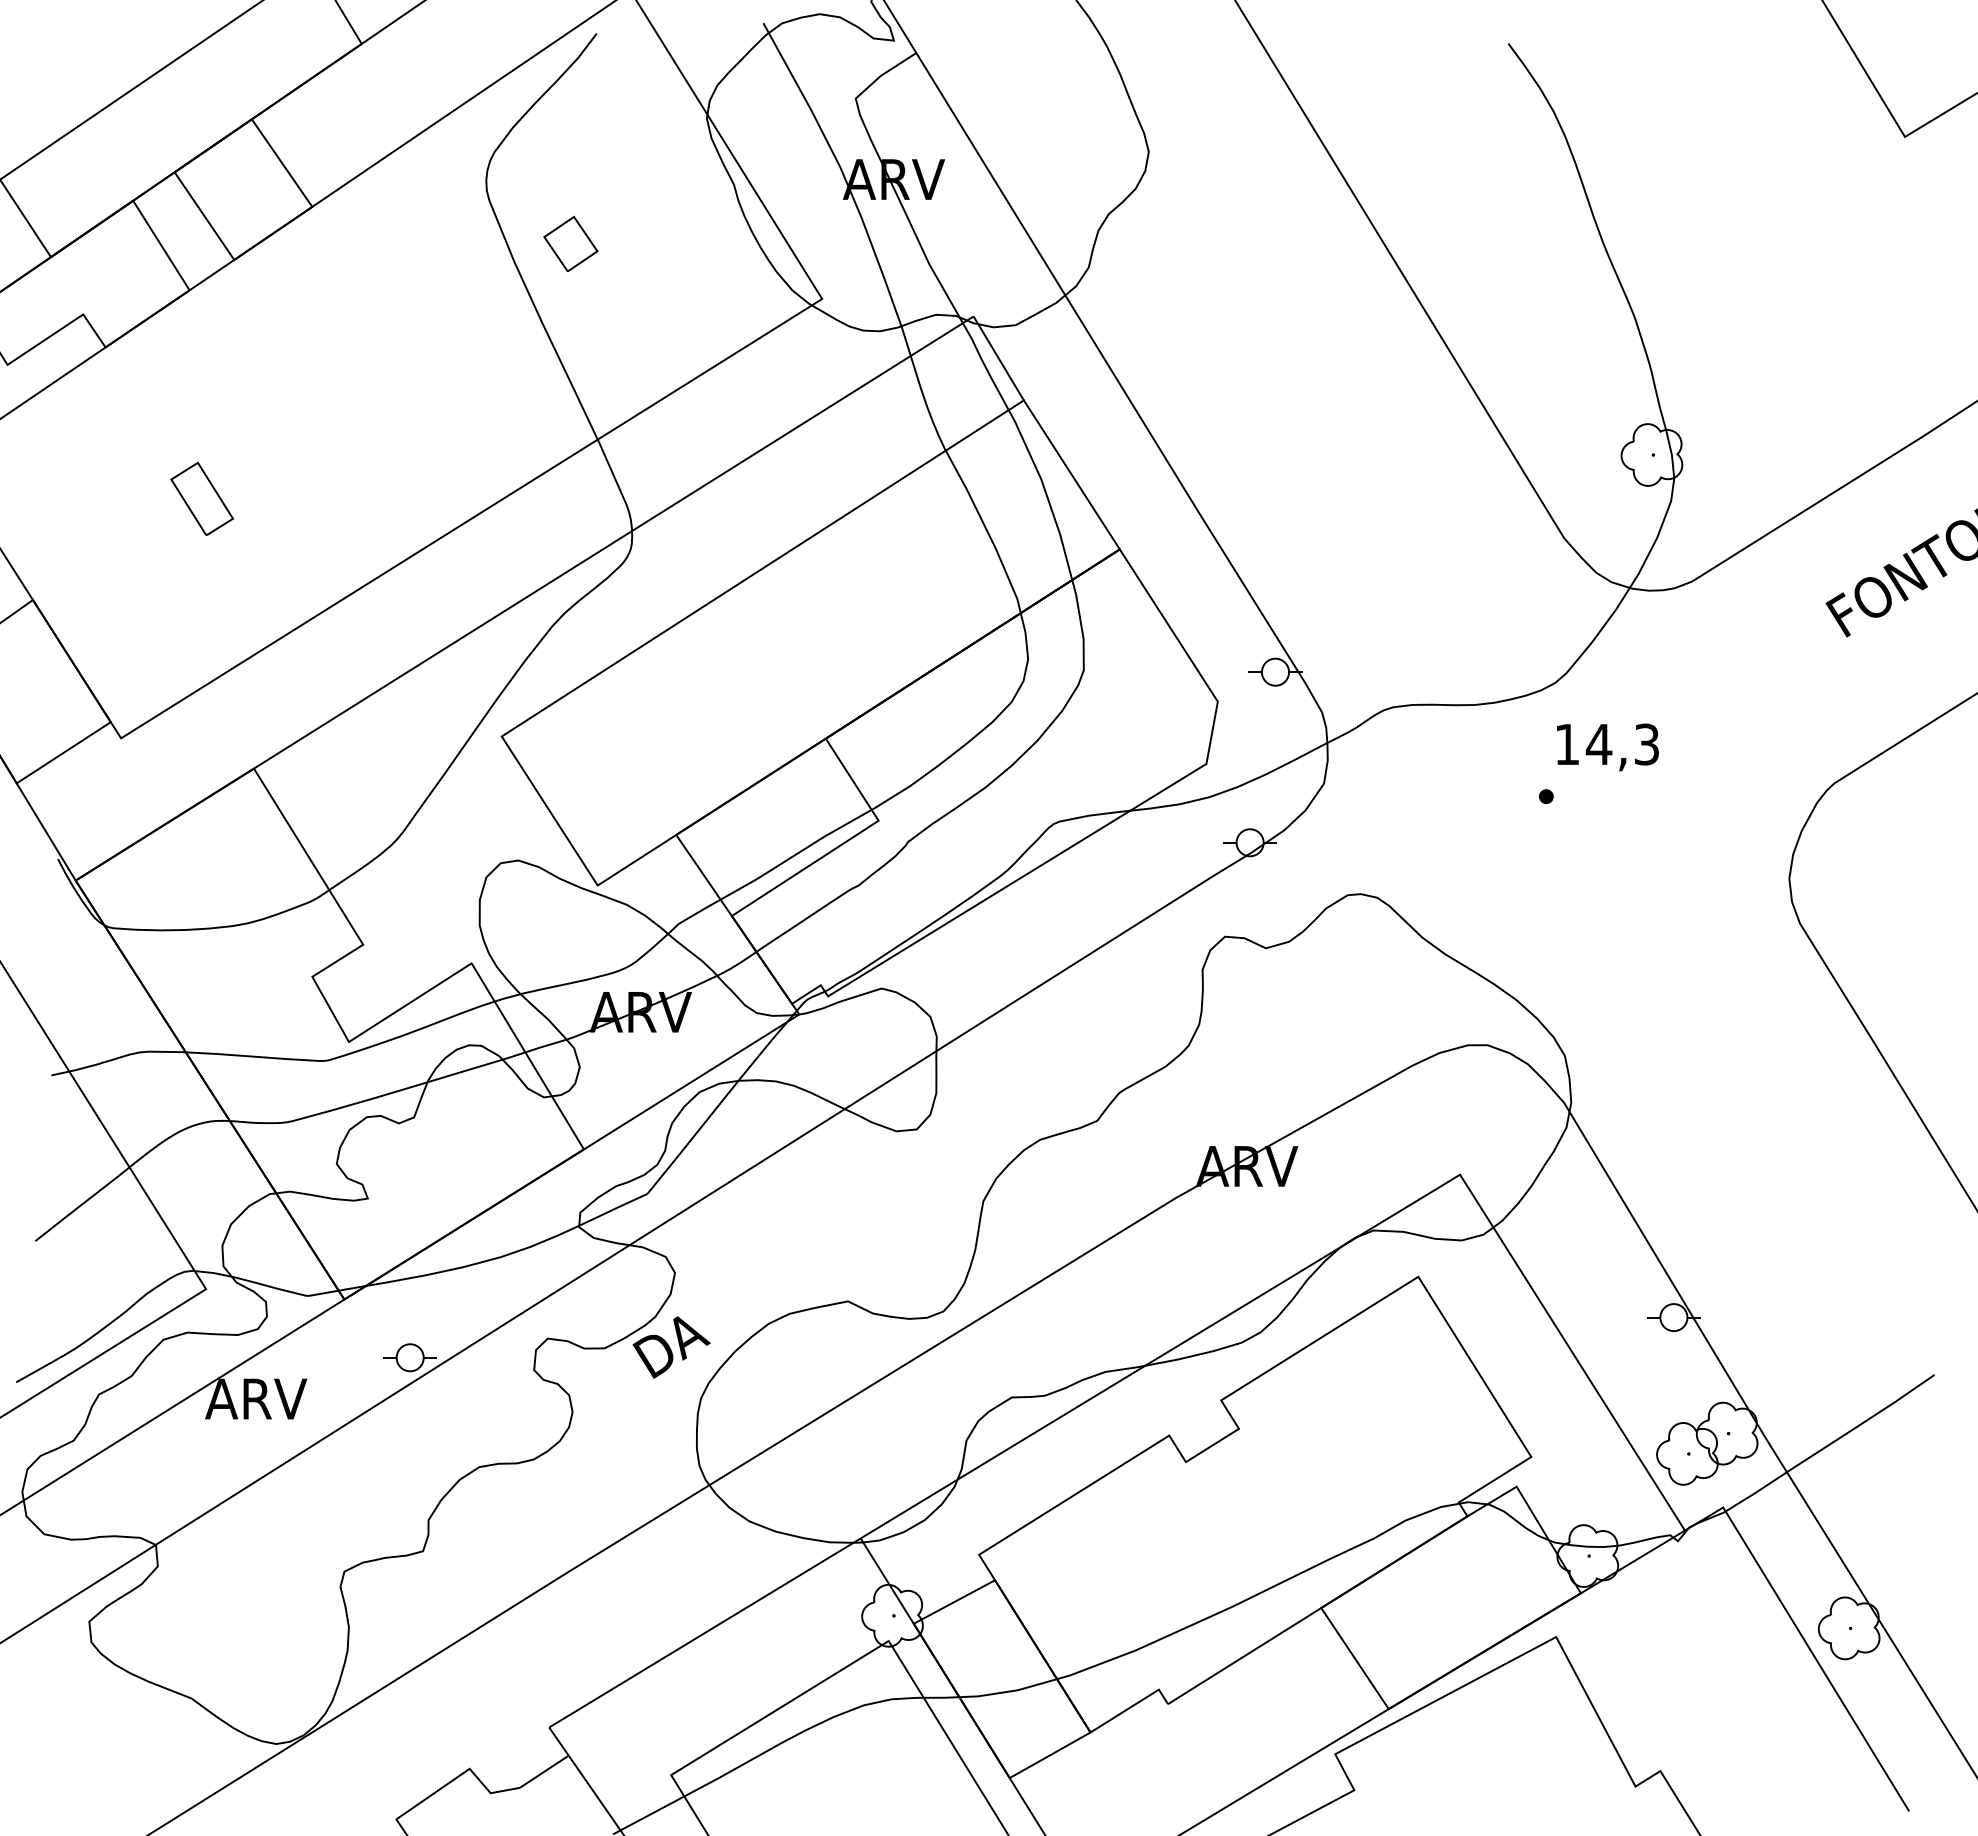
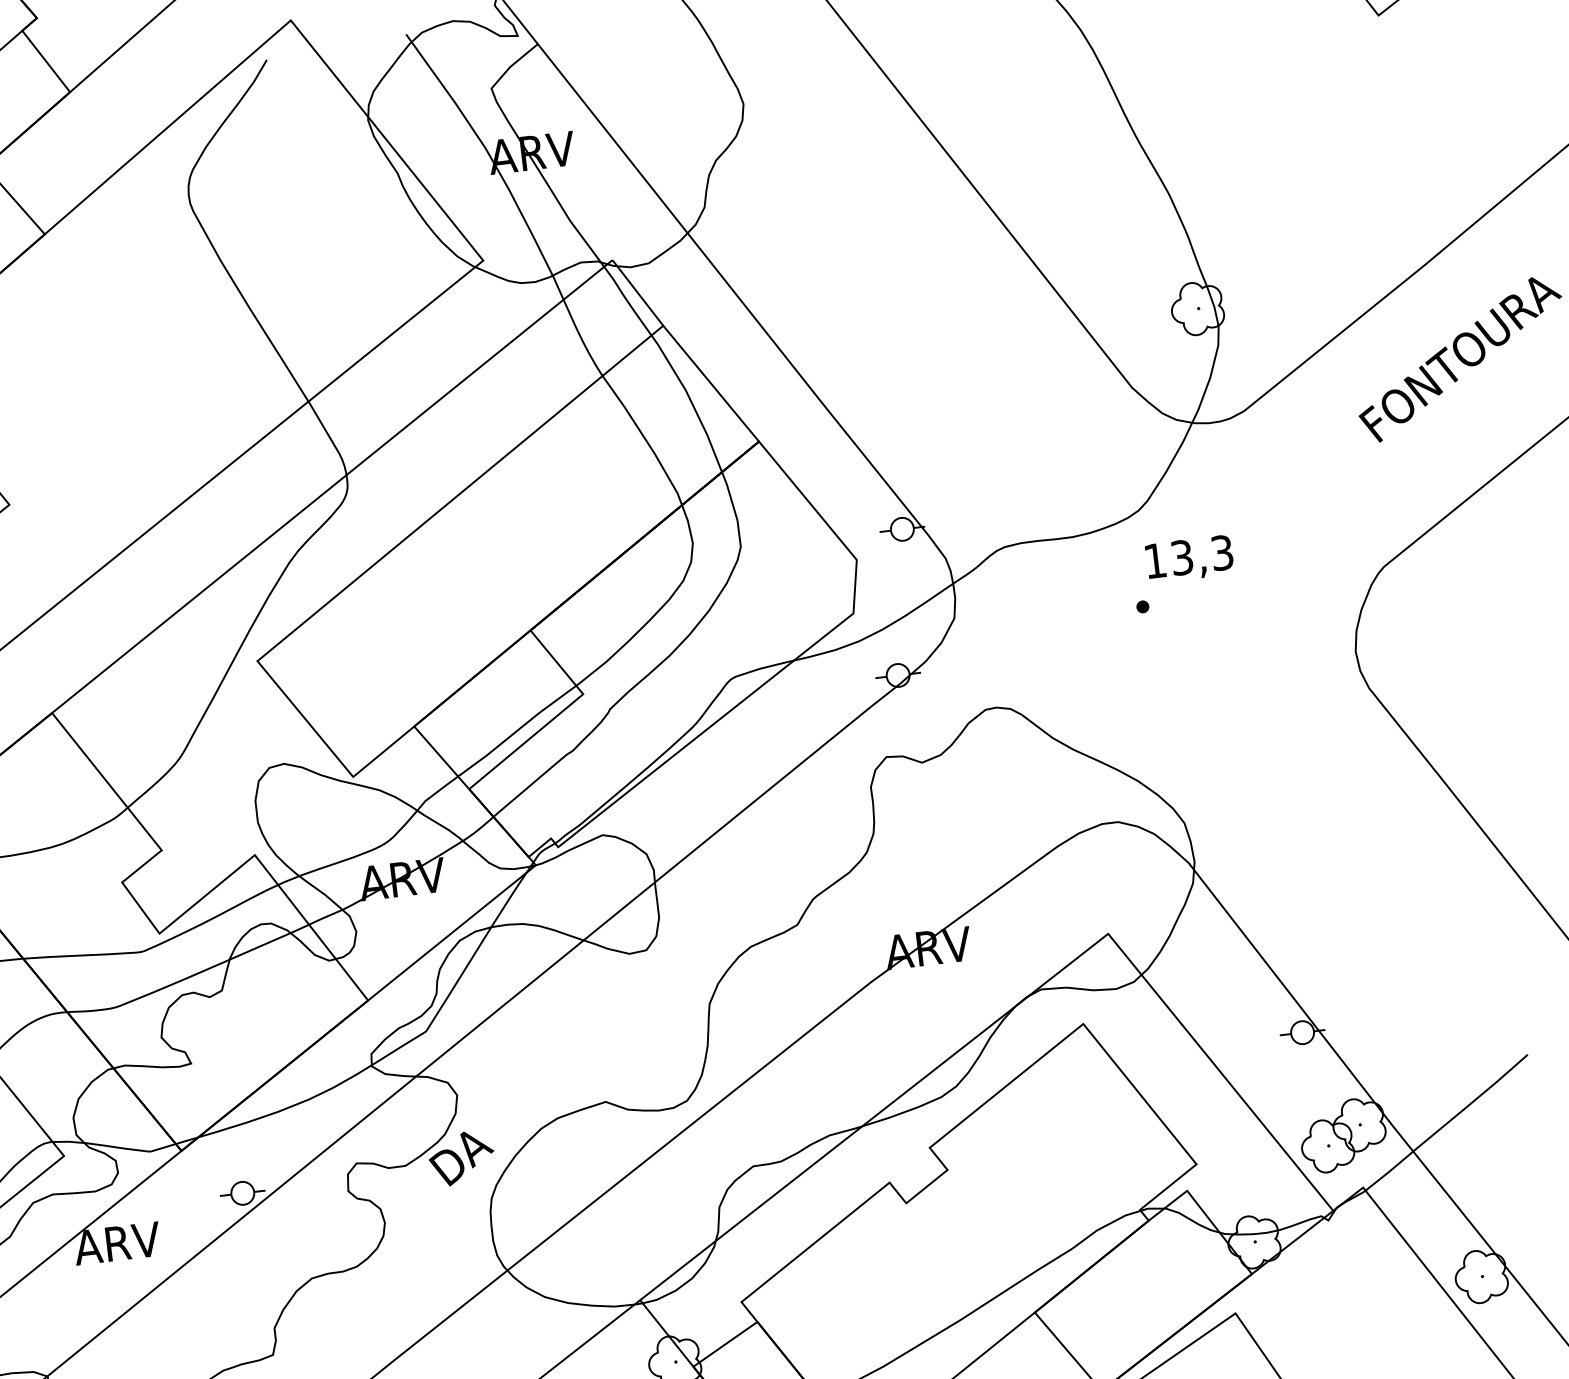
part: (570, 243) -> (265, 239), removed
text: (1598, 744) -> (1181, 557), 14,3 -> 13,3

